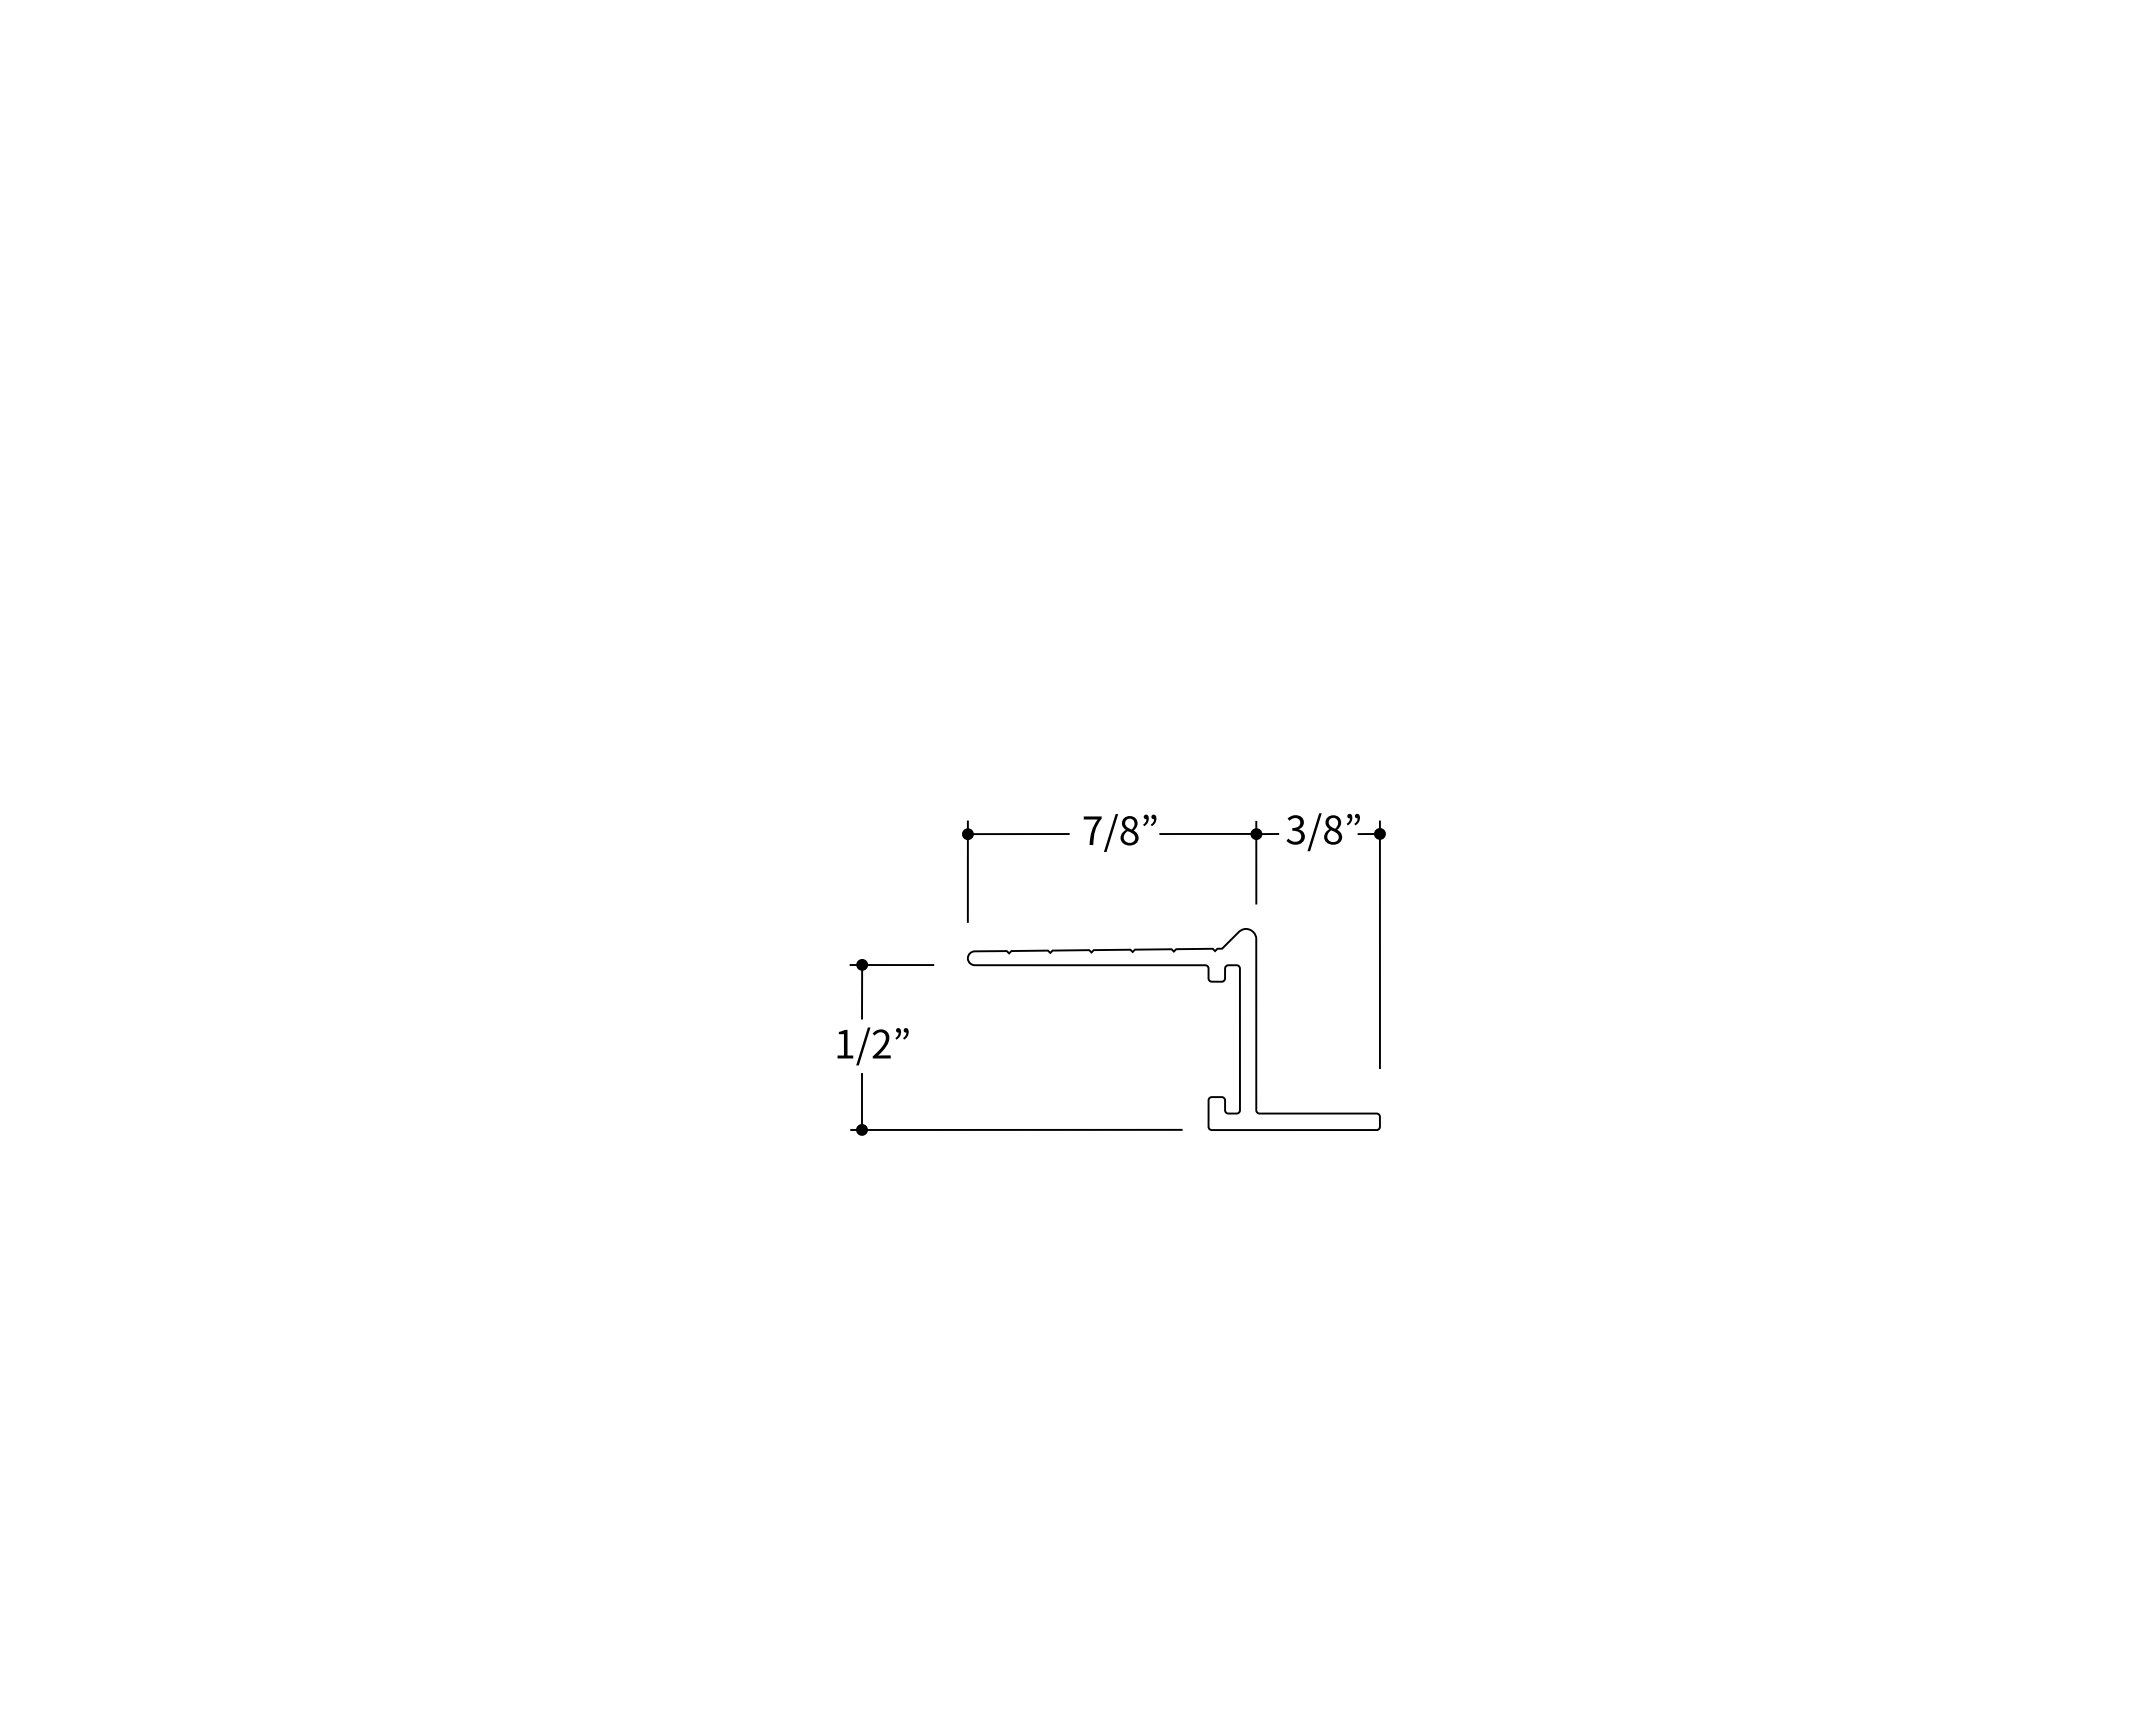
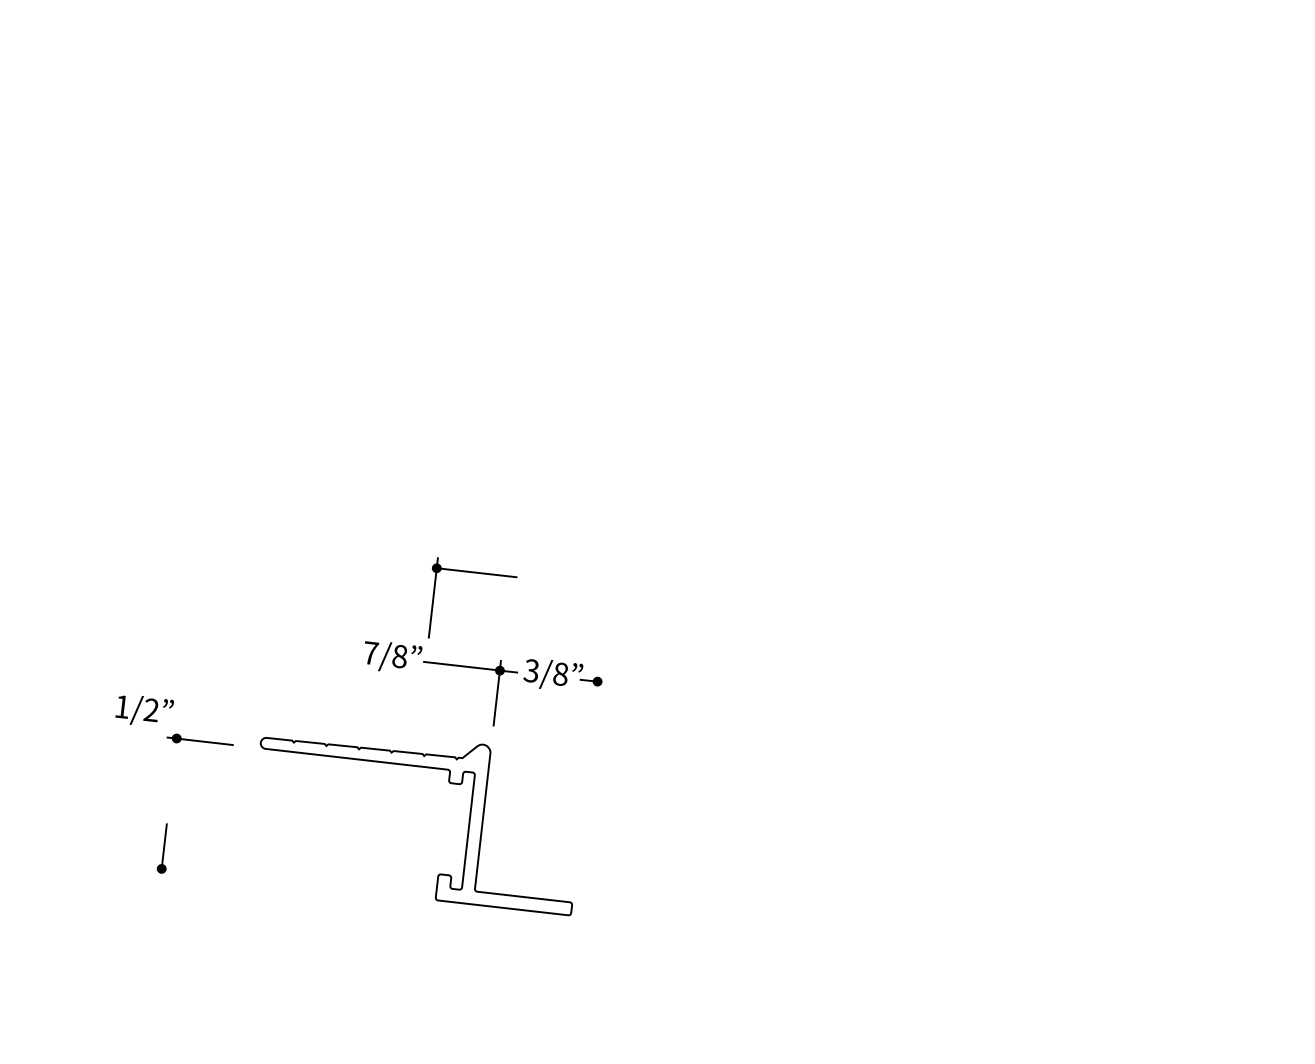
part: (1015, 834) -> (474, 572), moved
line: (1379, 944) -> (587, 768), removed
line: (862, 992) -> (174, 760), removed
text: (872, 1046) -> (144, 711), moved
line: (1016, 1129) -> (283, 882), removed

